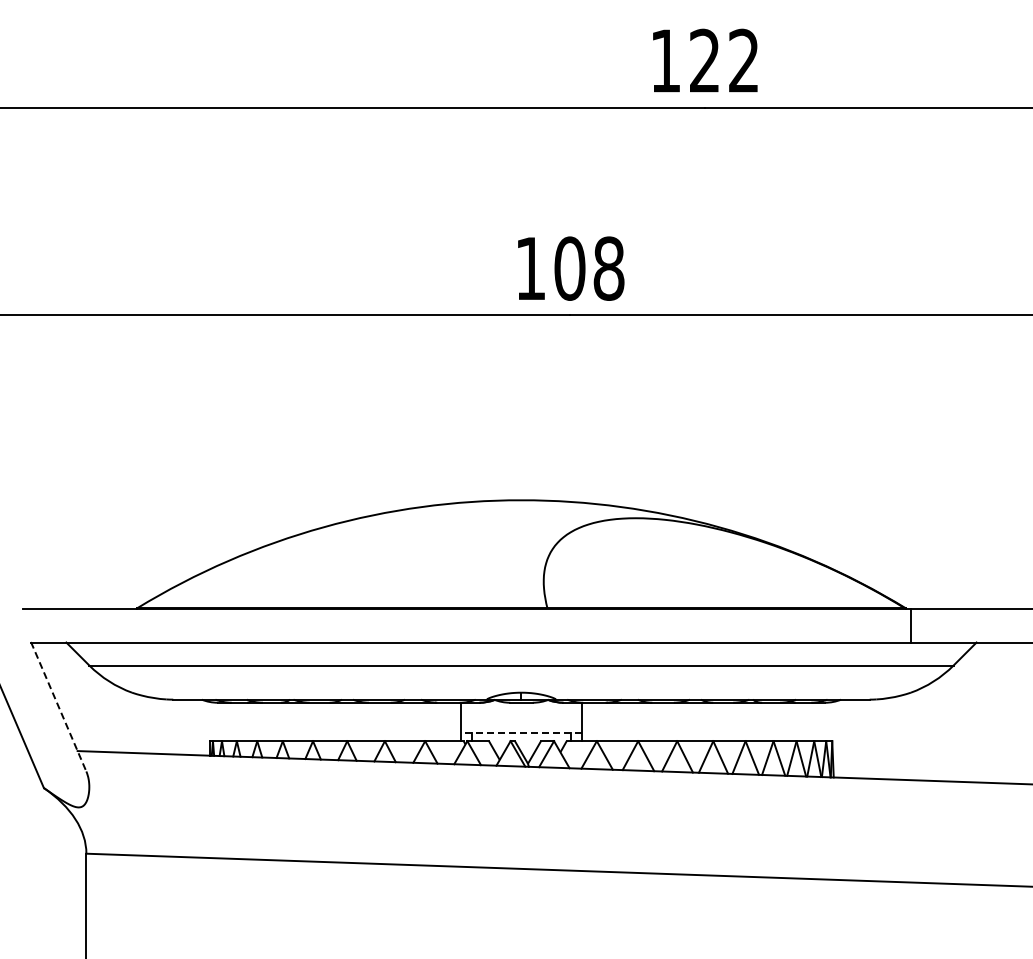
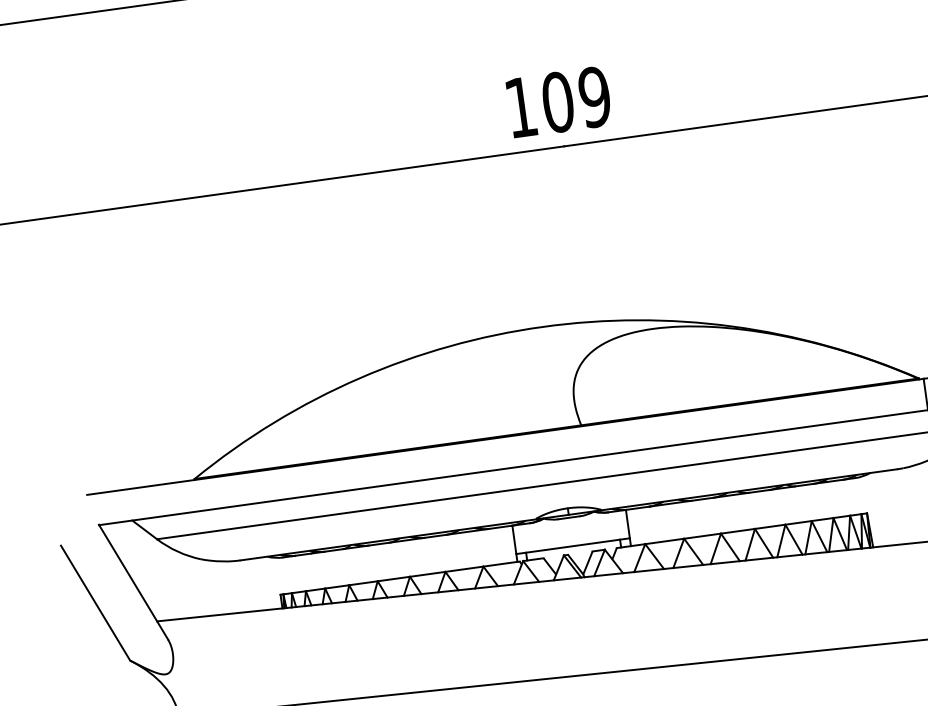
text: (608, 268) -> (594, 97), 108 -> 109
line: (58, 707) -> (133, 582), dashed -> solid
line: (520, 732) -> (572, 545), dashed -> solid

